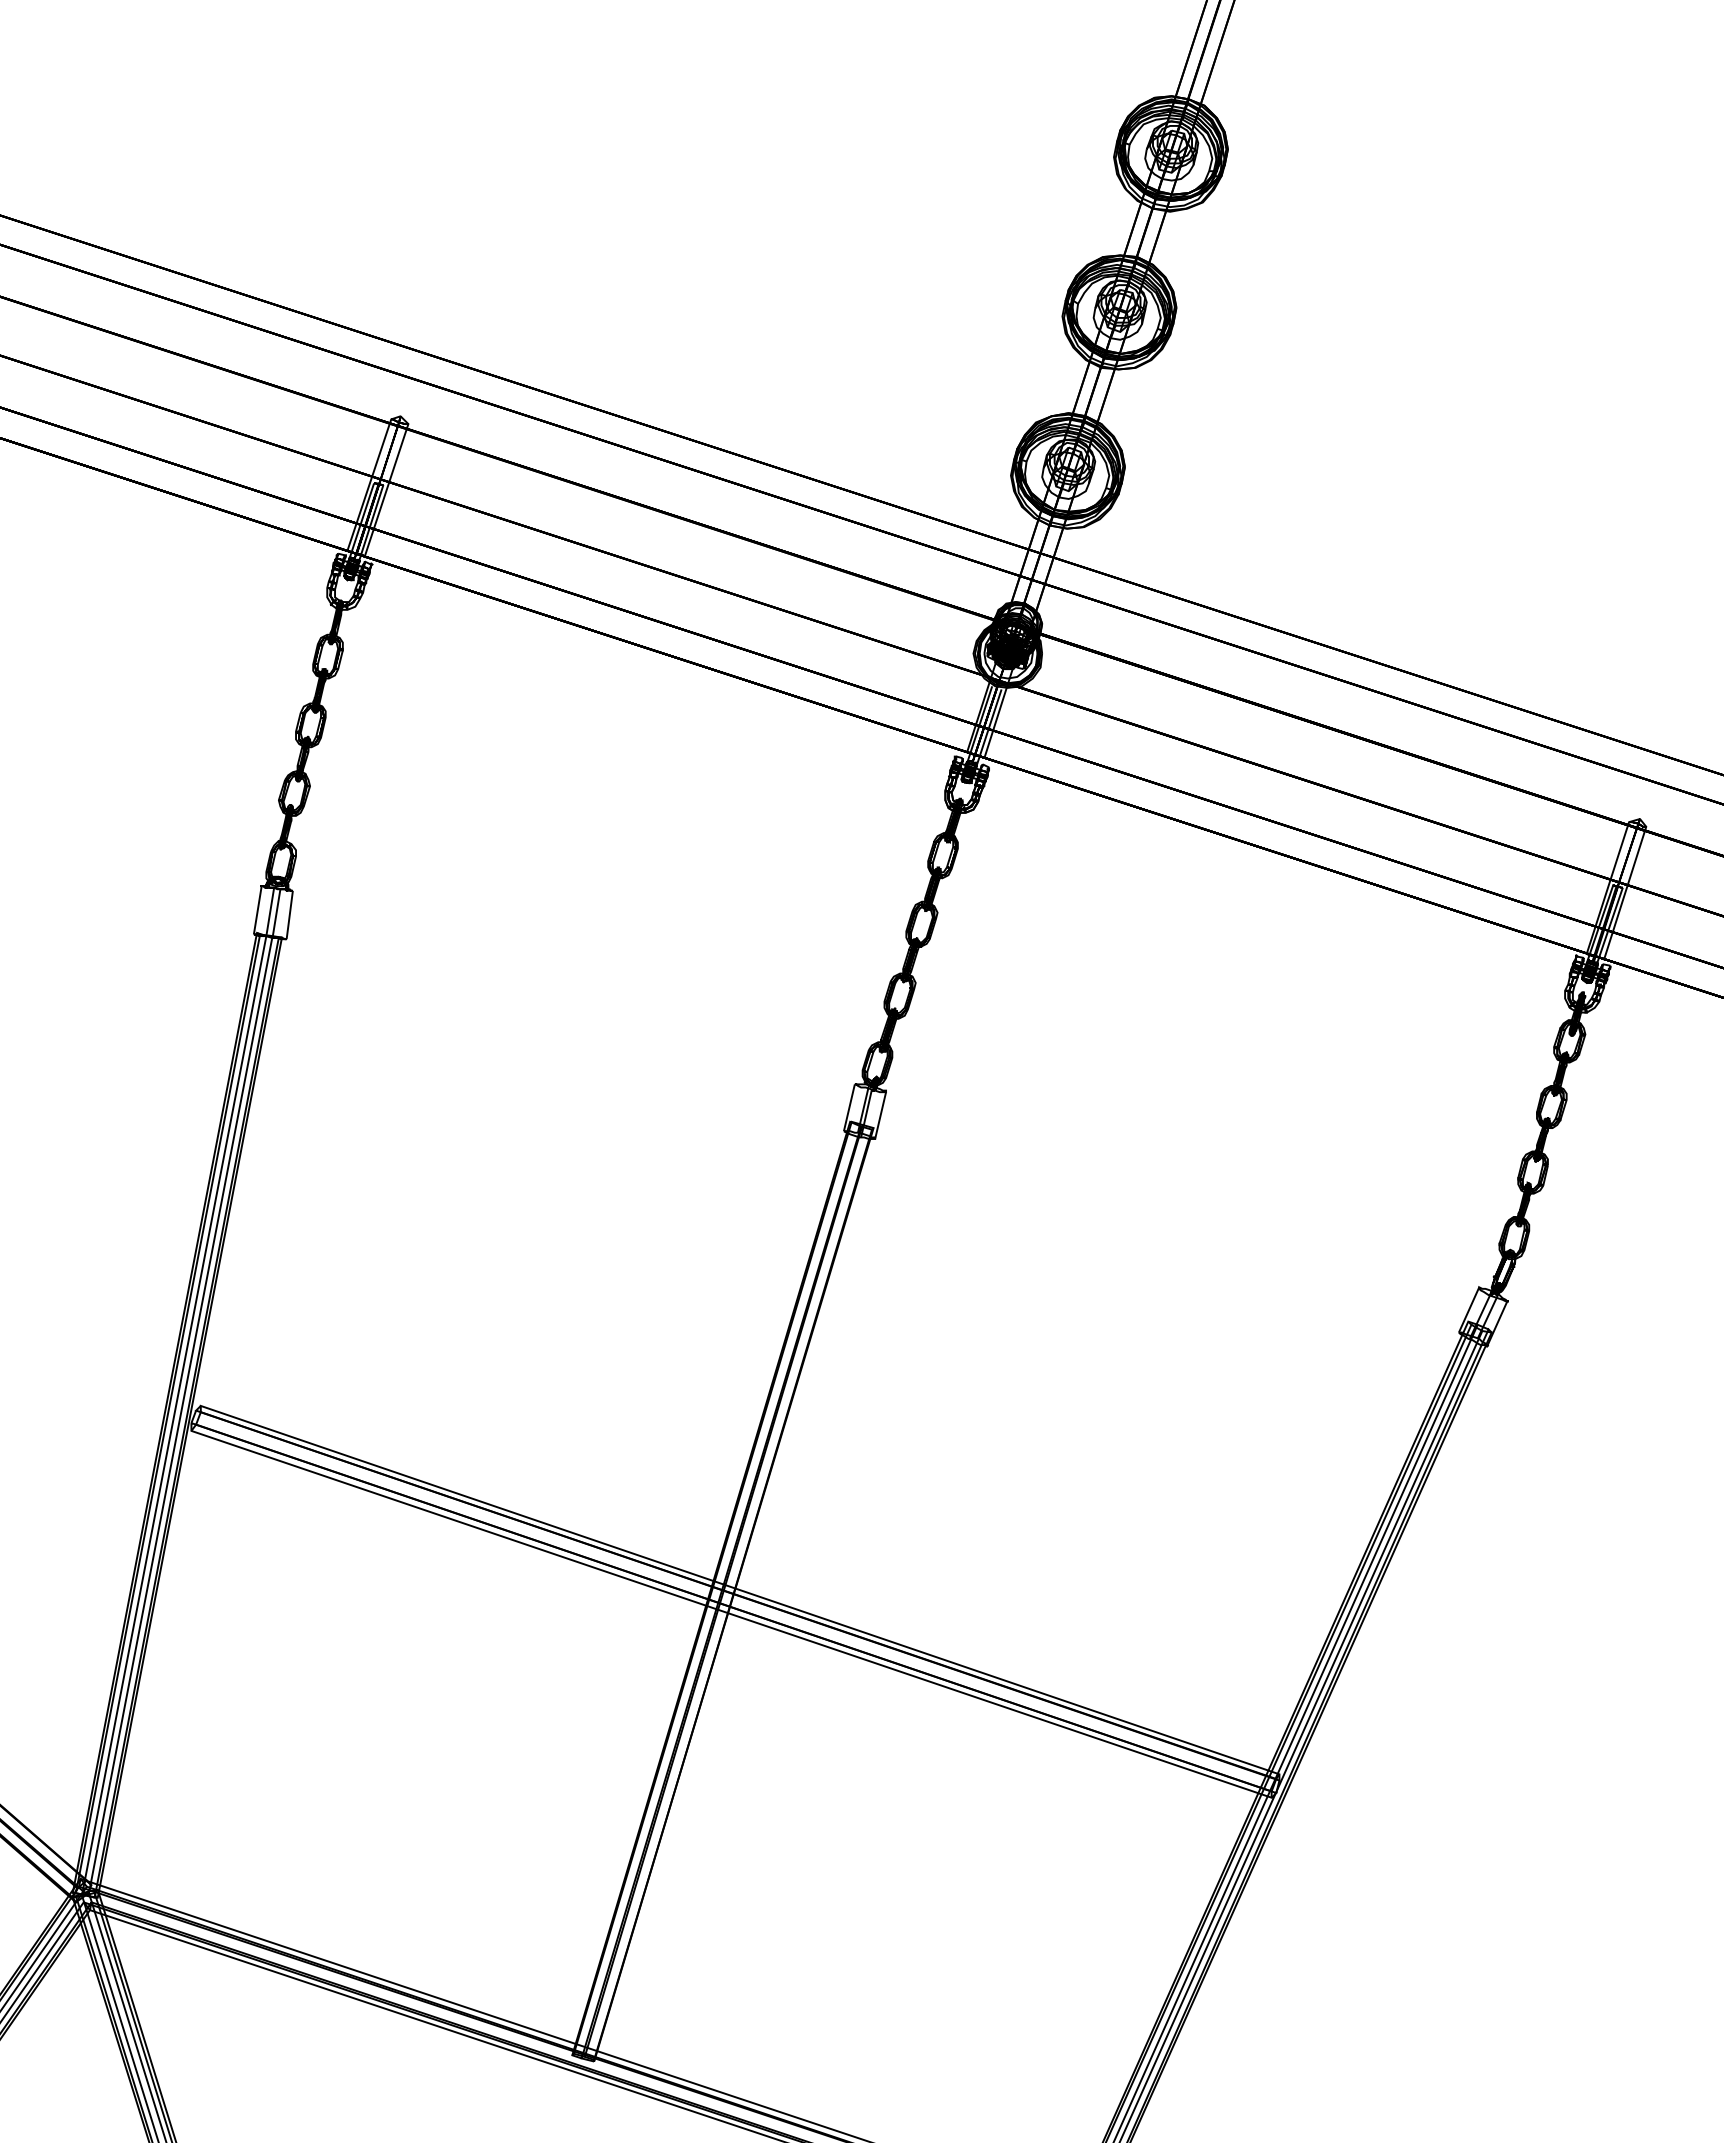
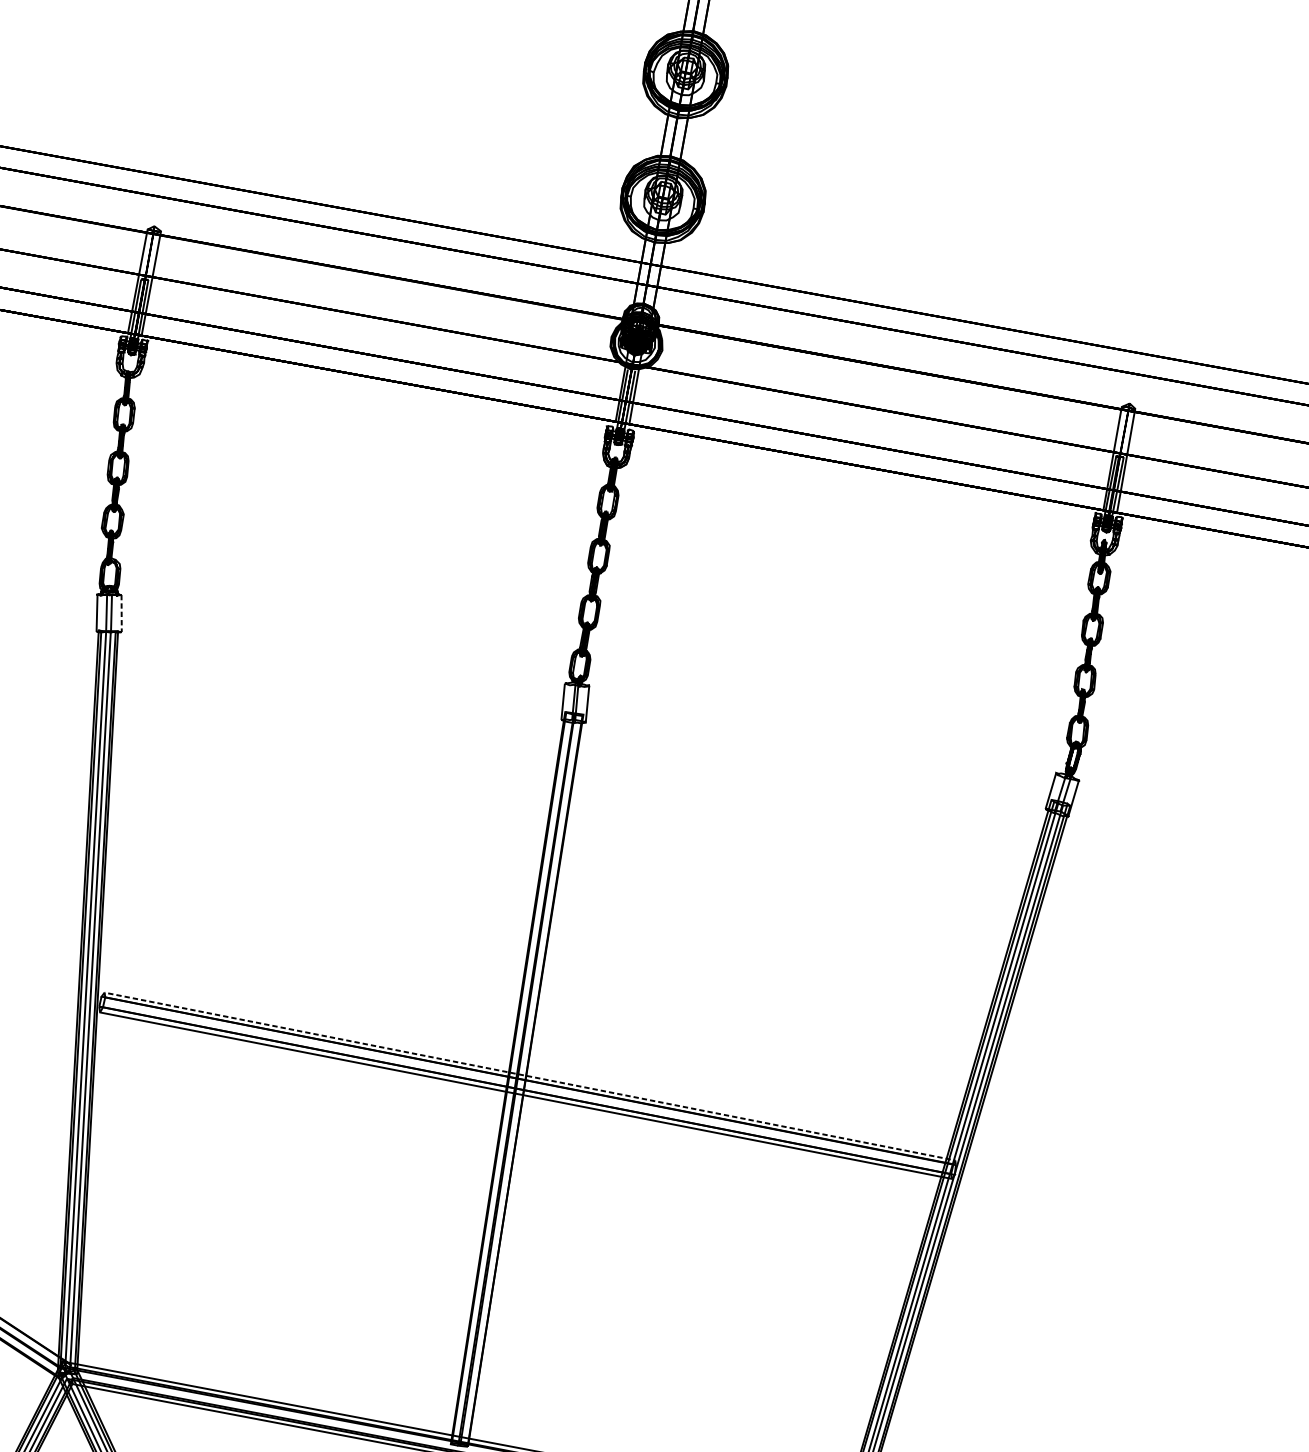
line: (289, 915) -> (121, 613), solid -> dashed
line: (740, 1590) -> (530, 1076), solid -> dashed

